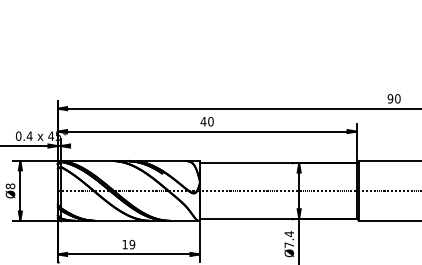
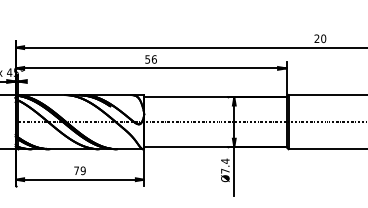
text: (390, 98) -> (317, 38), 90 -> 20
text: (206, 121) -> (150, 59), 40 -> 56
text: (124, 244) -> (76, 170), 19 -> 79

